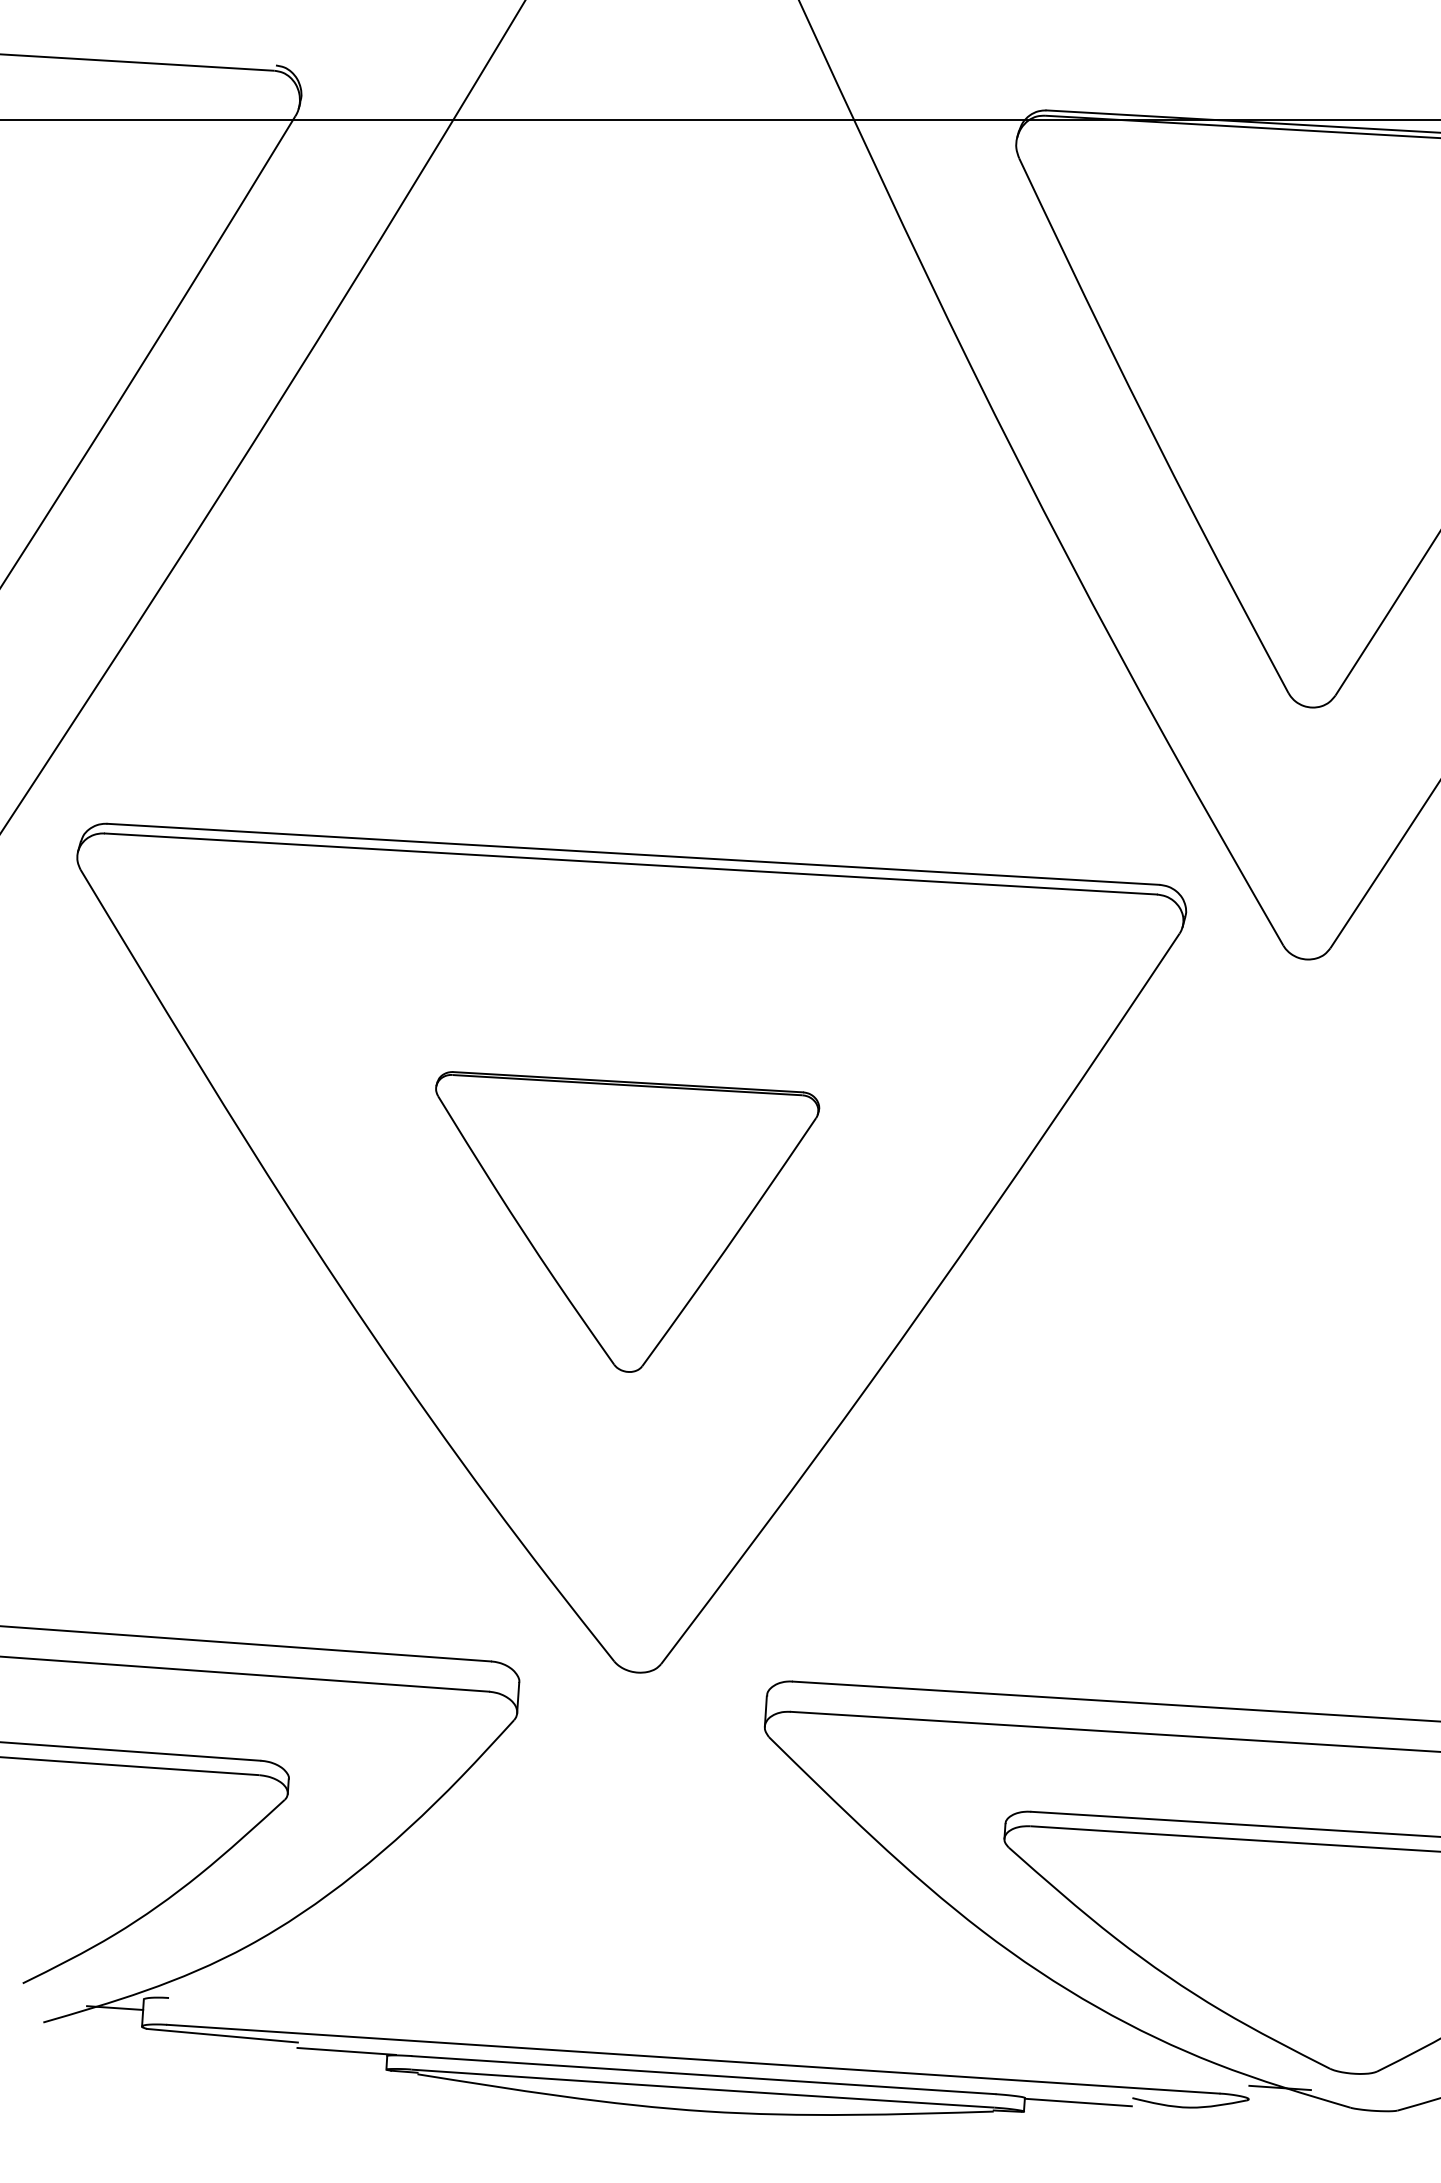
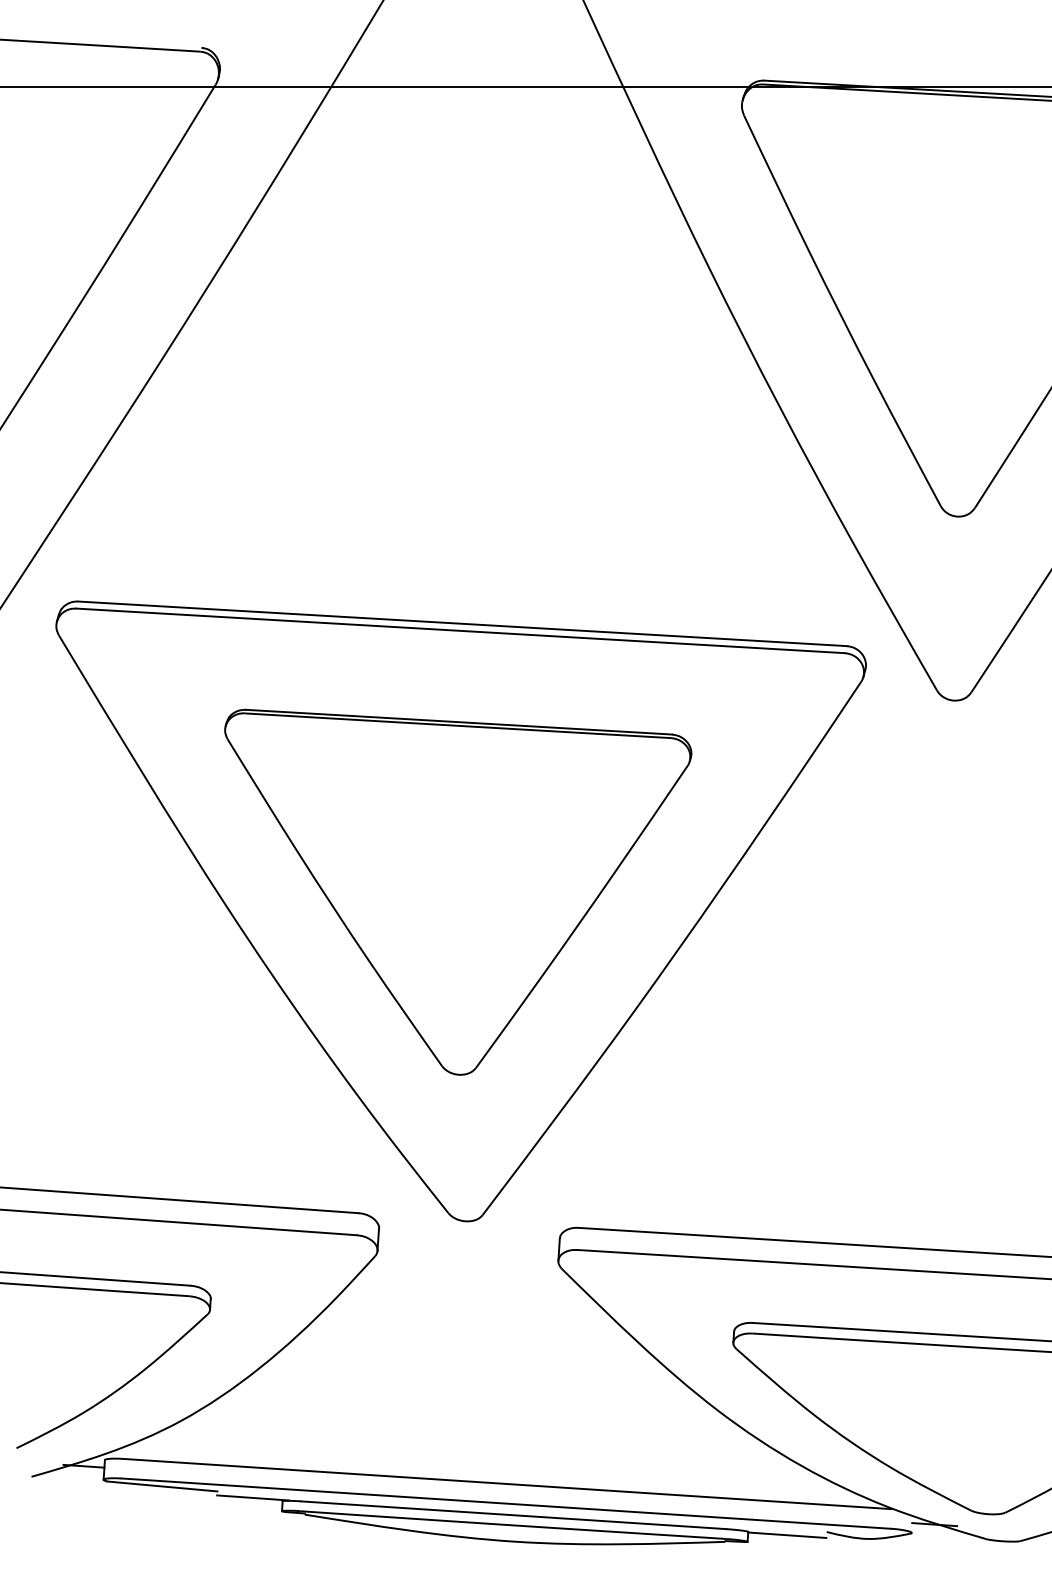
part: (627, 1221) -> (458, 891), size x1.67
line: (695, 2031) -> (507, 1483), added

